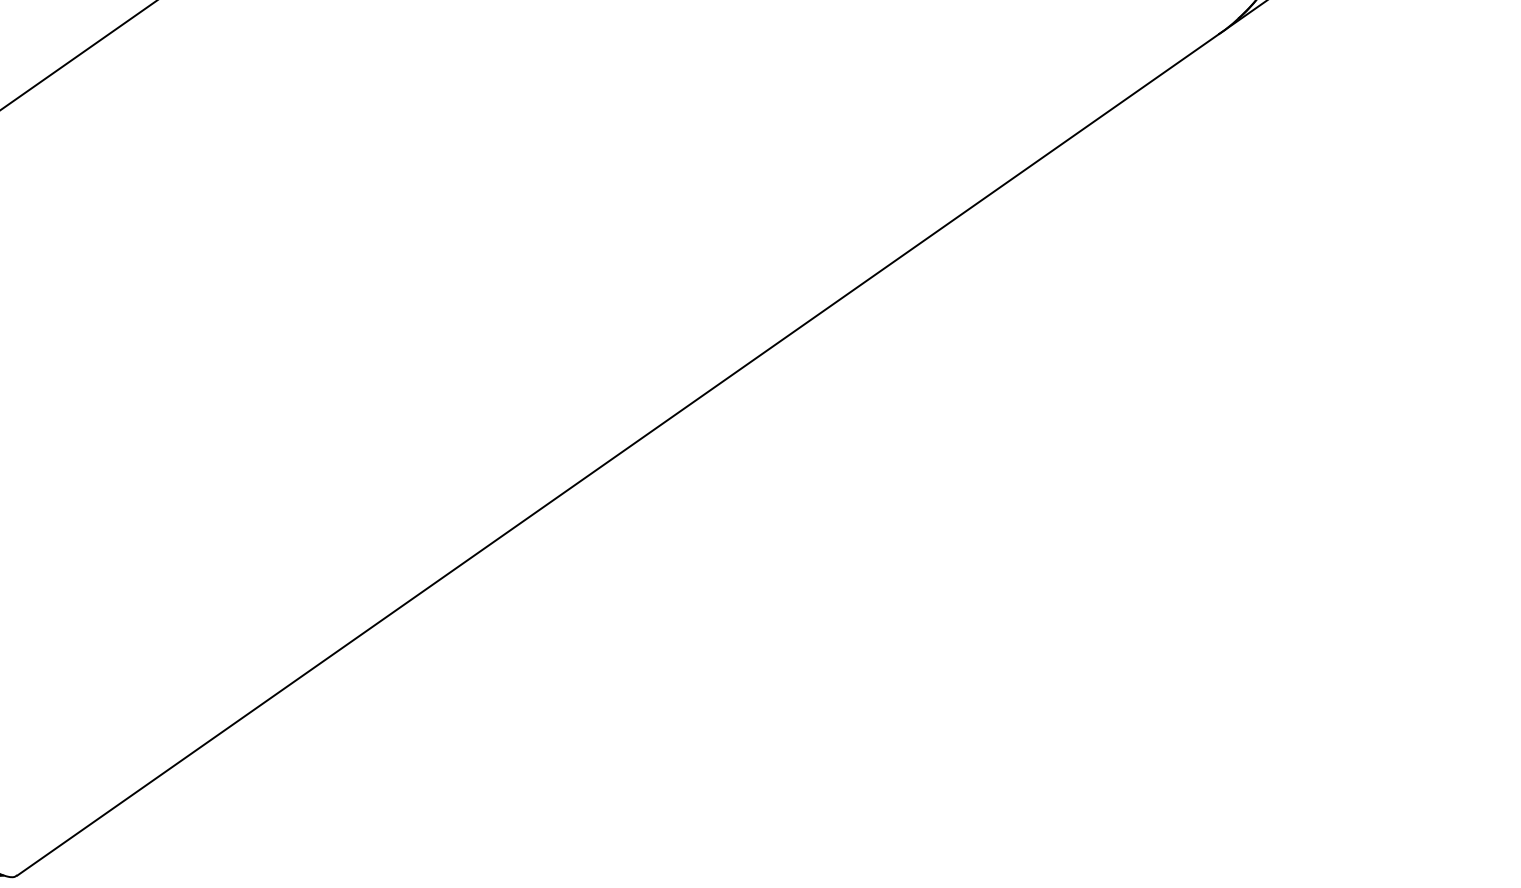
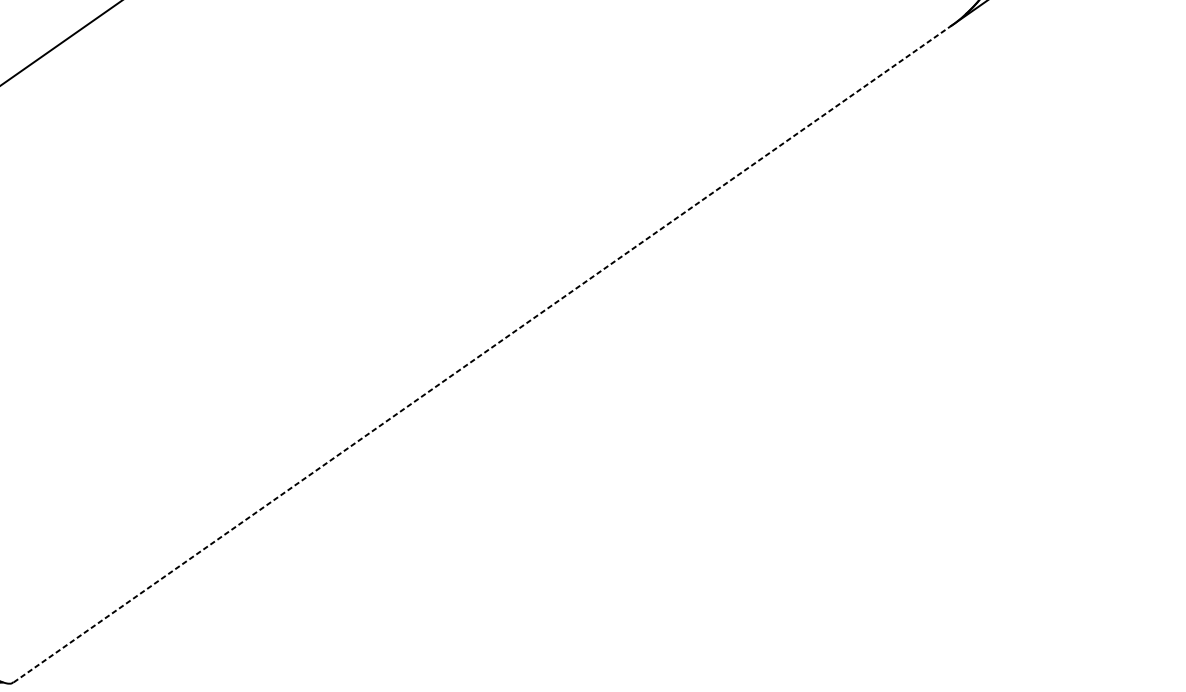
line: (618, 454) -> (482, 354), solid -> dashed

